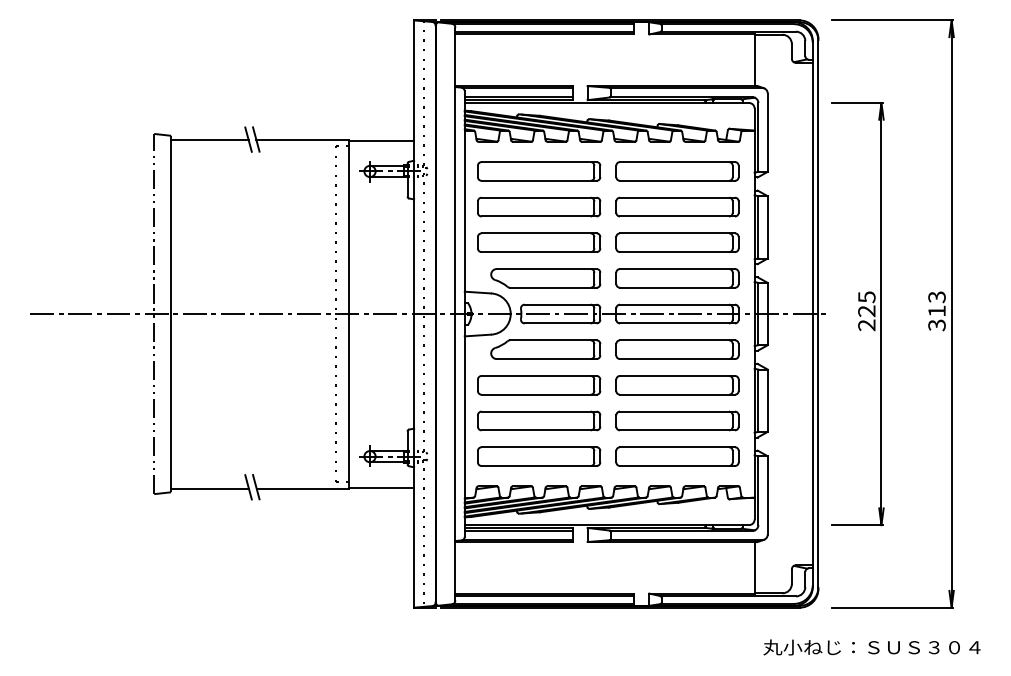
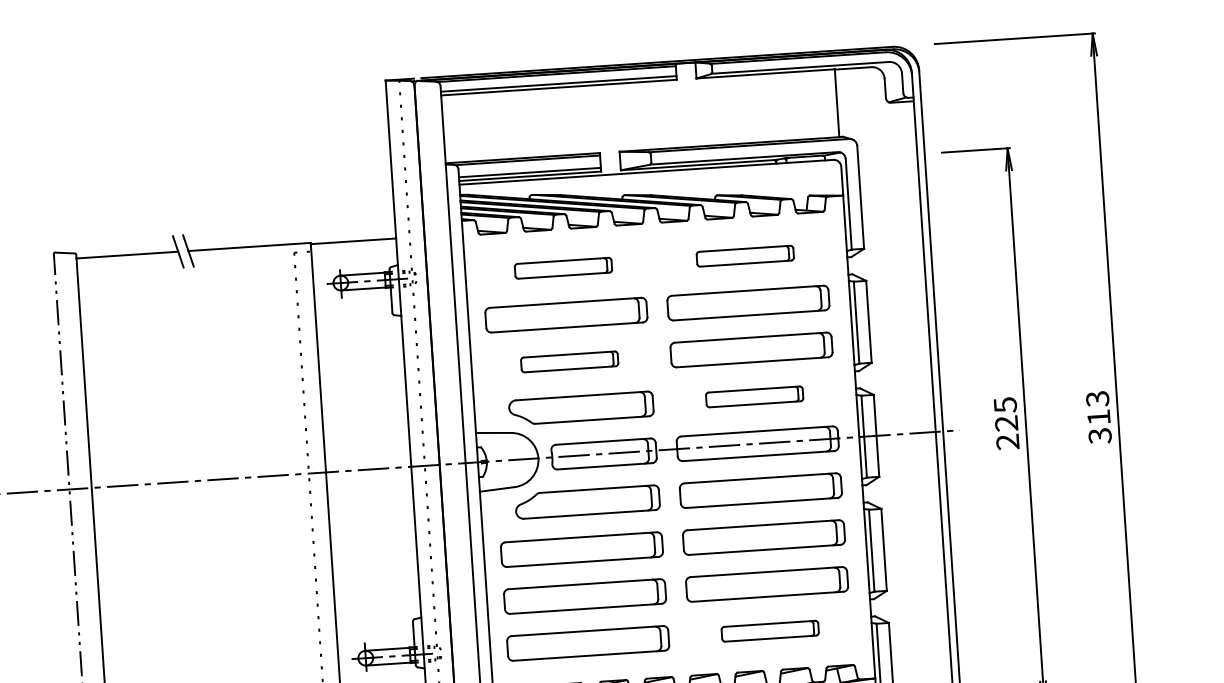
part: (539, 171) -> (563, 268), size x0.6
part: (677, 171) -> (745, 256), size x0.6
part: (539, 242) -> (569, 361), size x0.6
part: (677, 278) -> (754, 397), size x0.6
part: (677, 456) -> (770, 631), size x0.6

